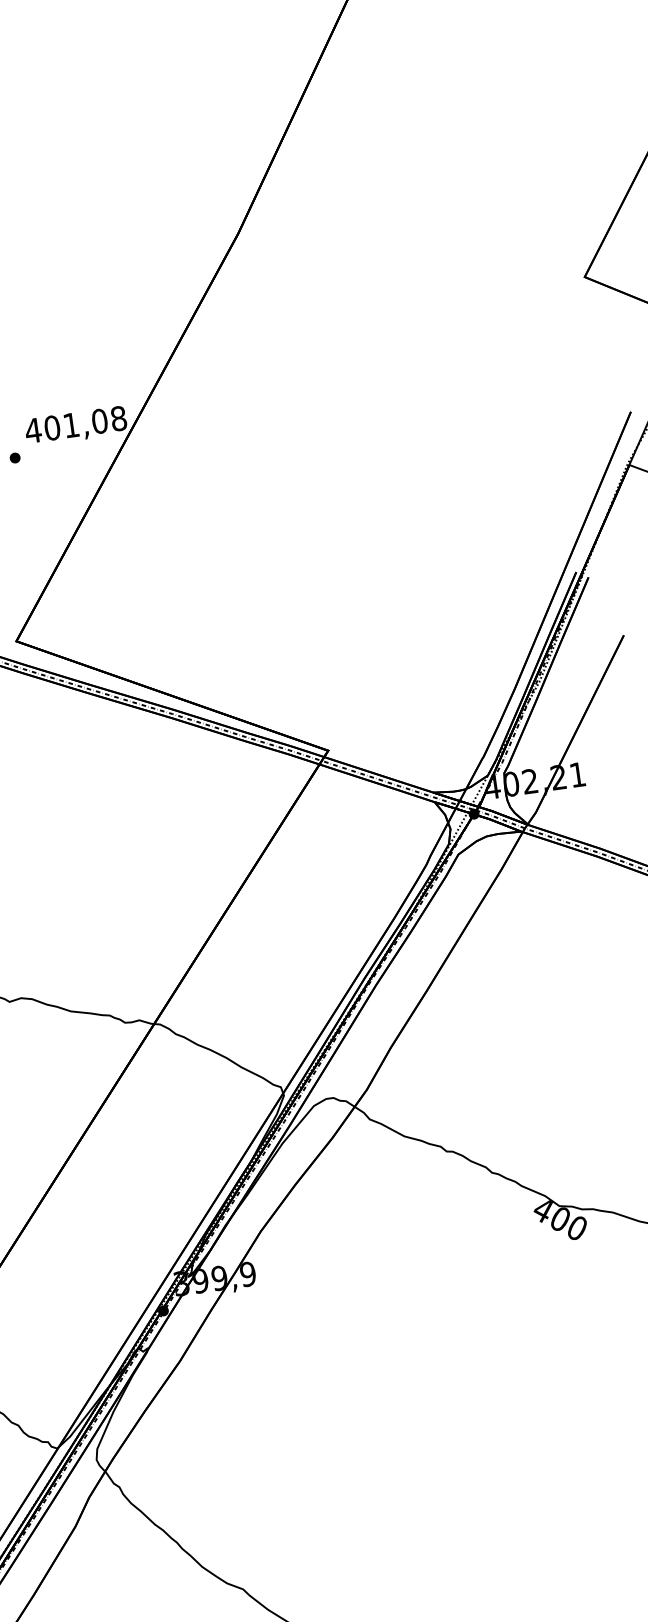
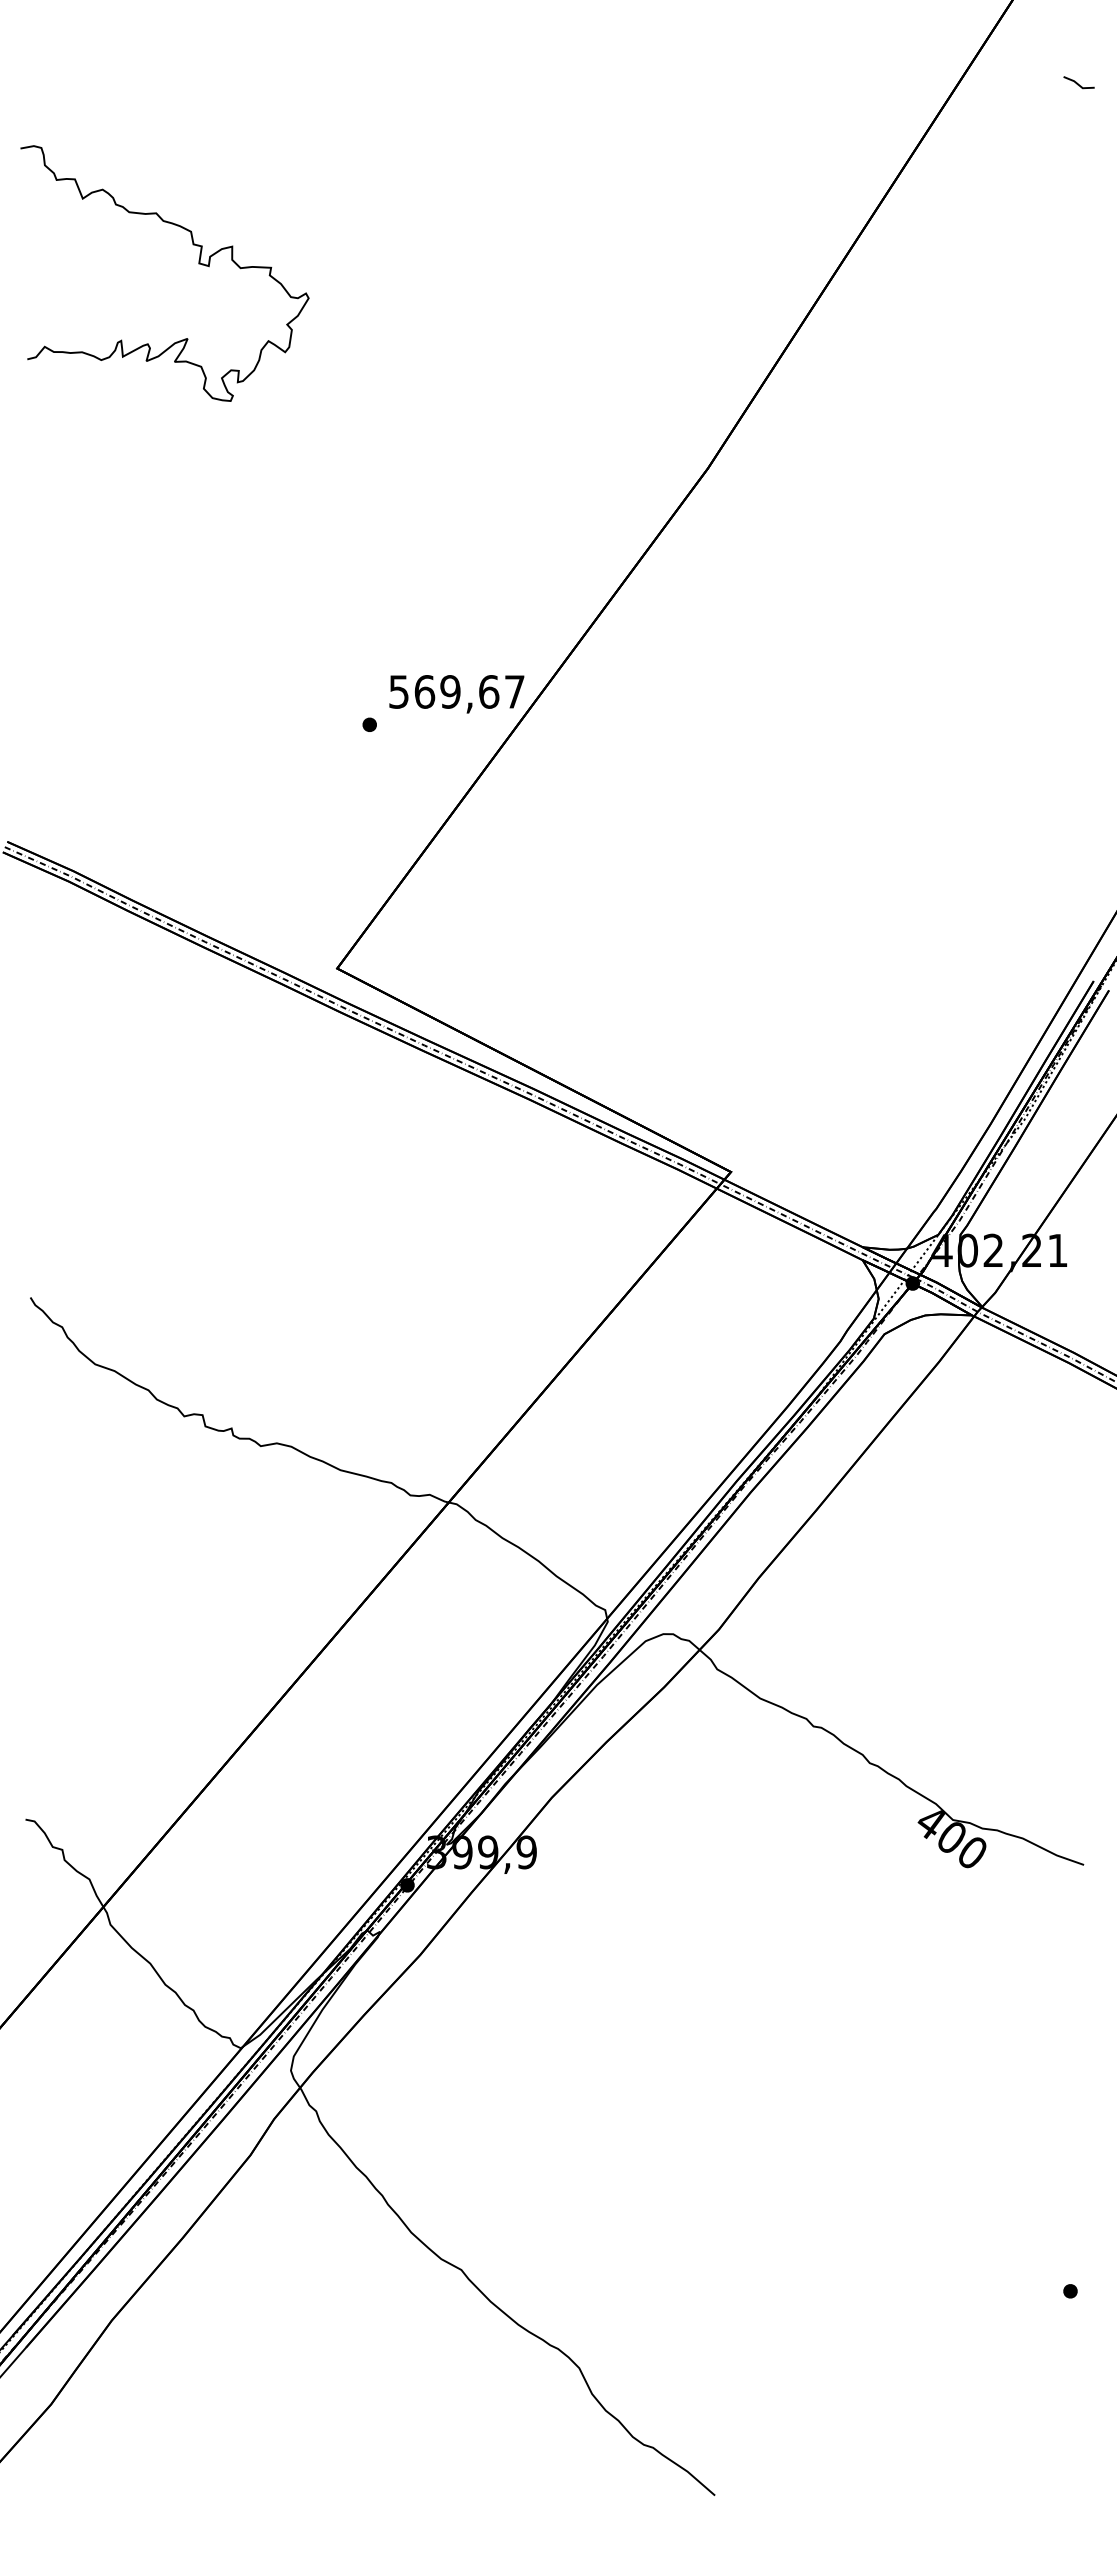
text: (75, 424) -> (456, 691), 401,08 -> 569,67

